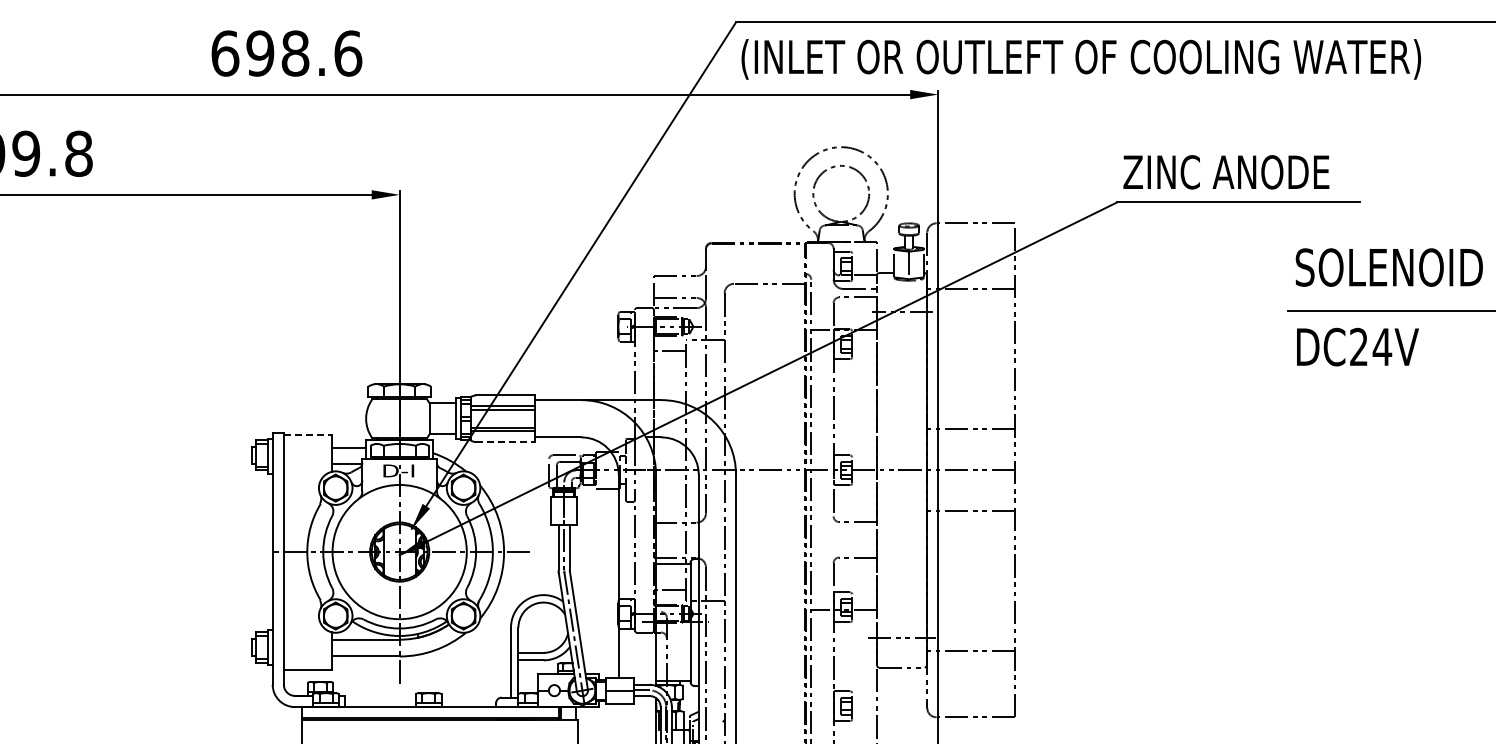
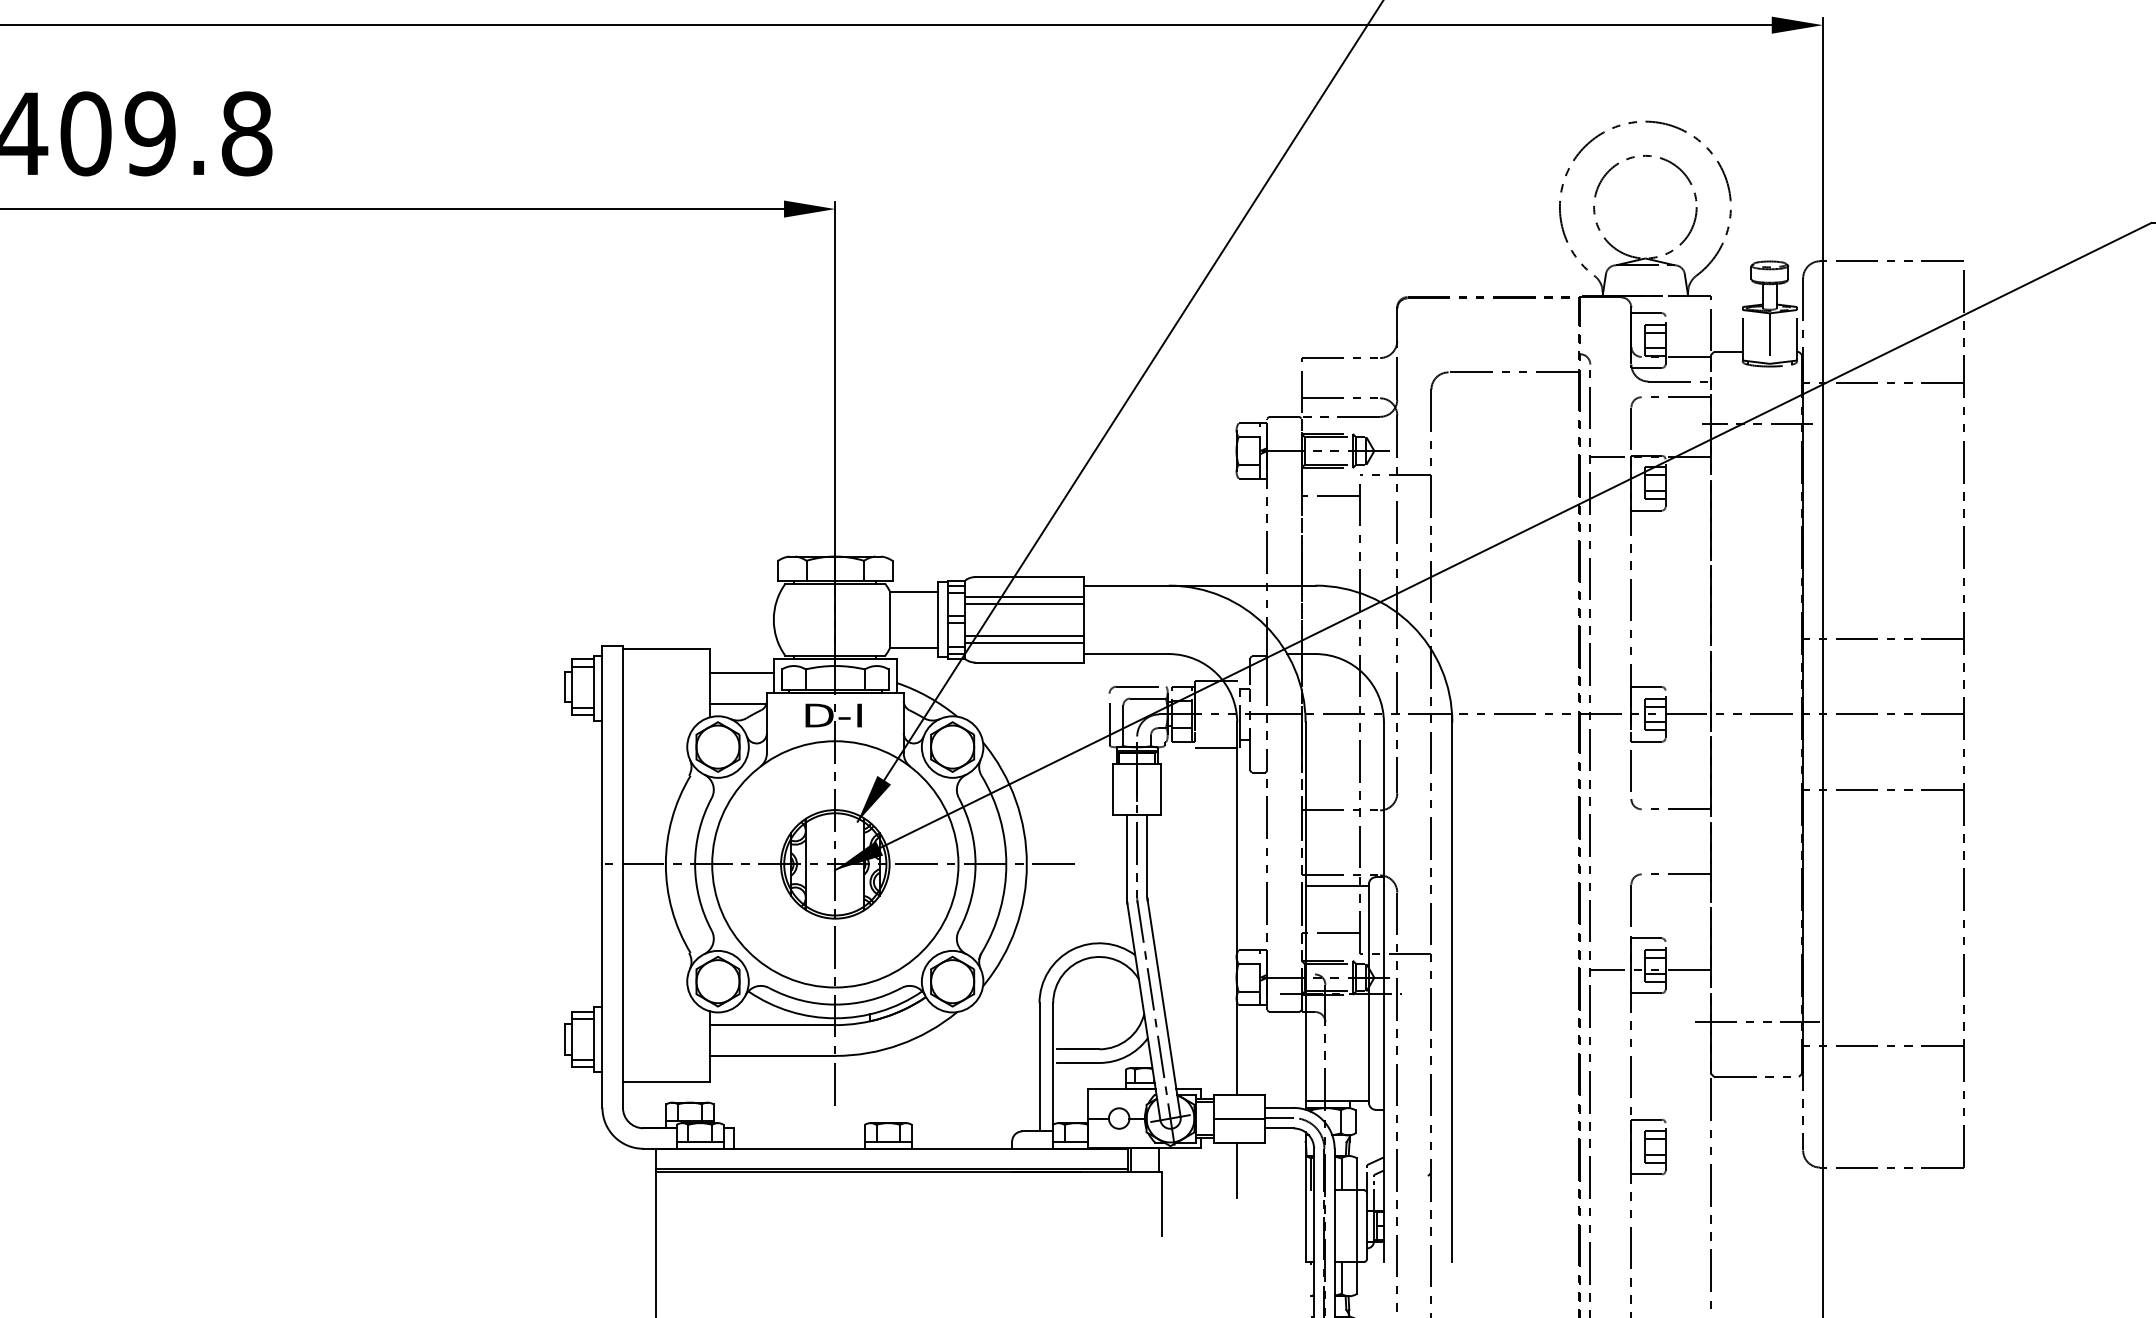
line: (307, 434) -> (666, 648), dashed -> solid
line: (505, 442) -> (1029, 663), dashed -> solid
line: (618, 718) -> (1236, 1169), added

